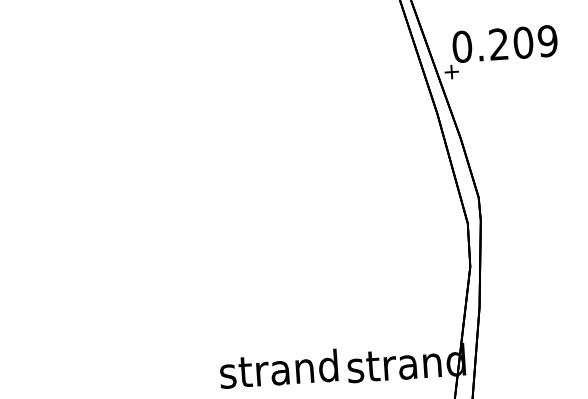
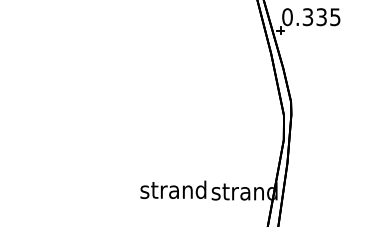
text: (523, 43) -> (321, 17), 0.209 -> 0.335

